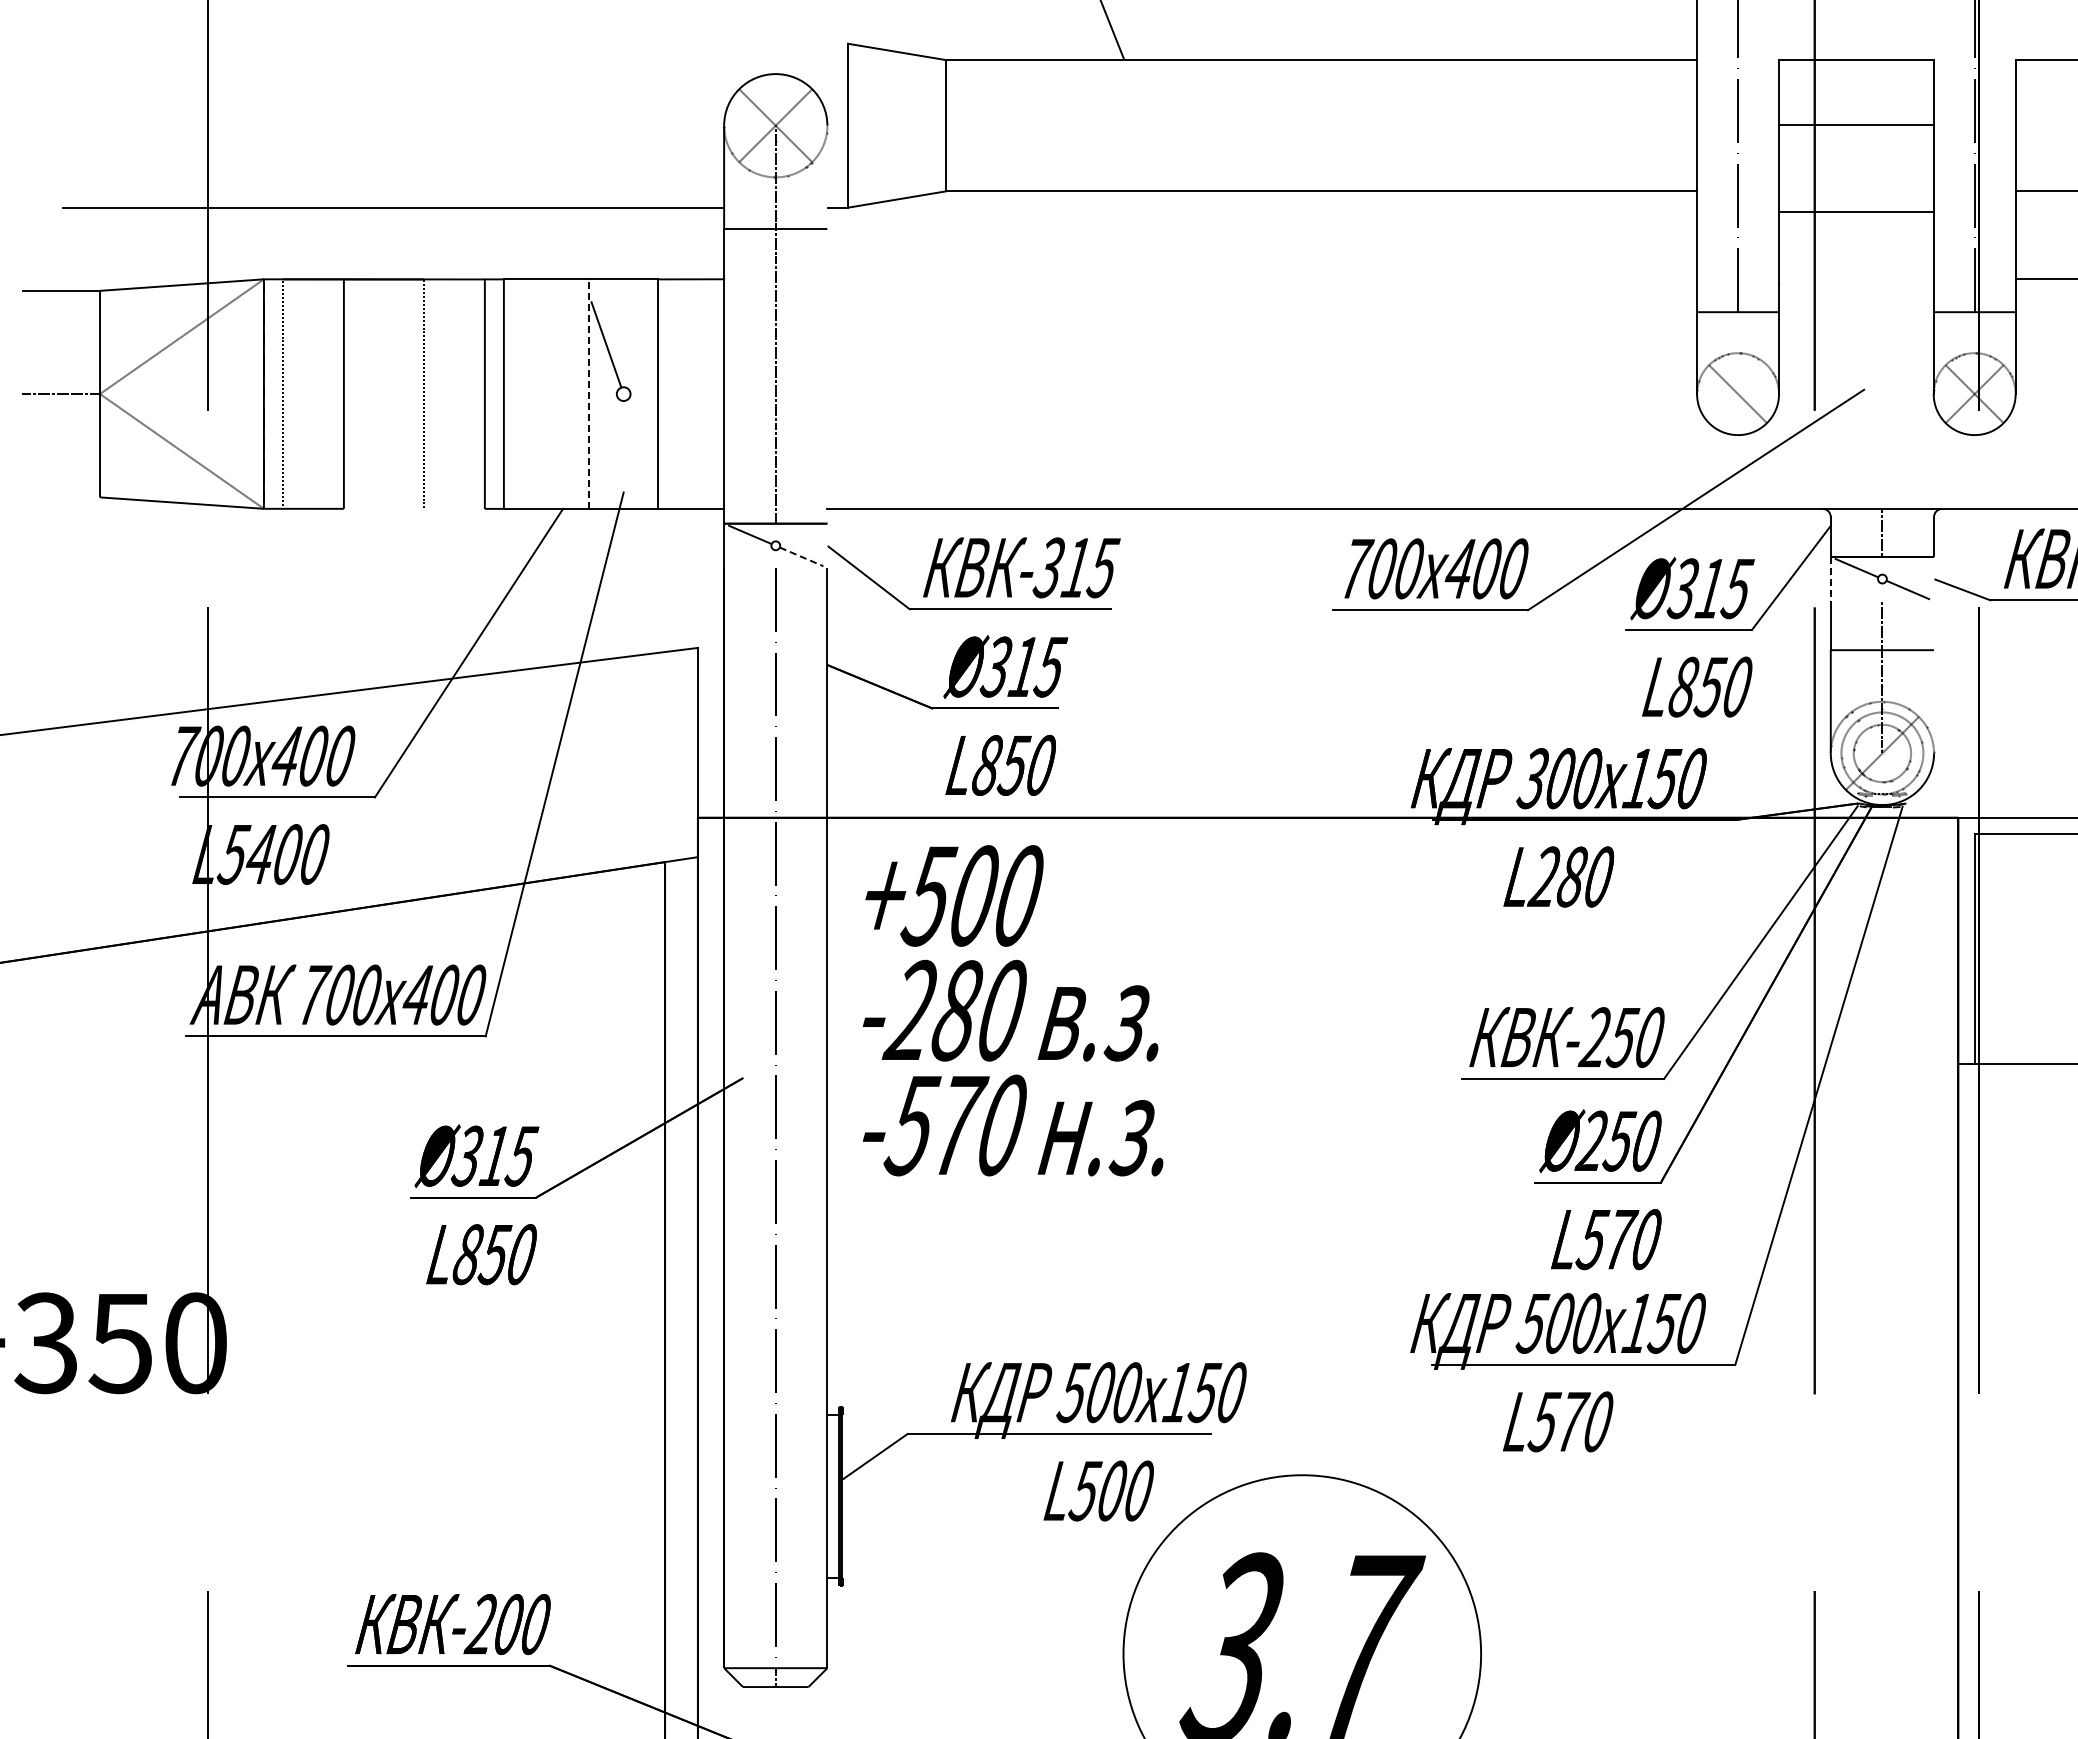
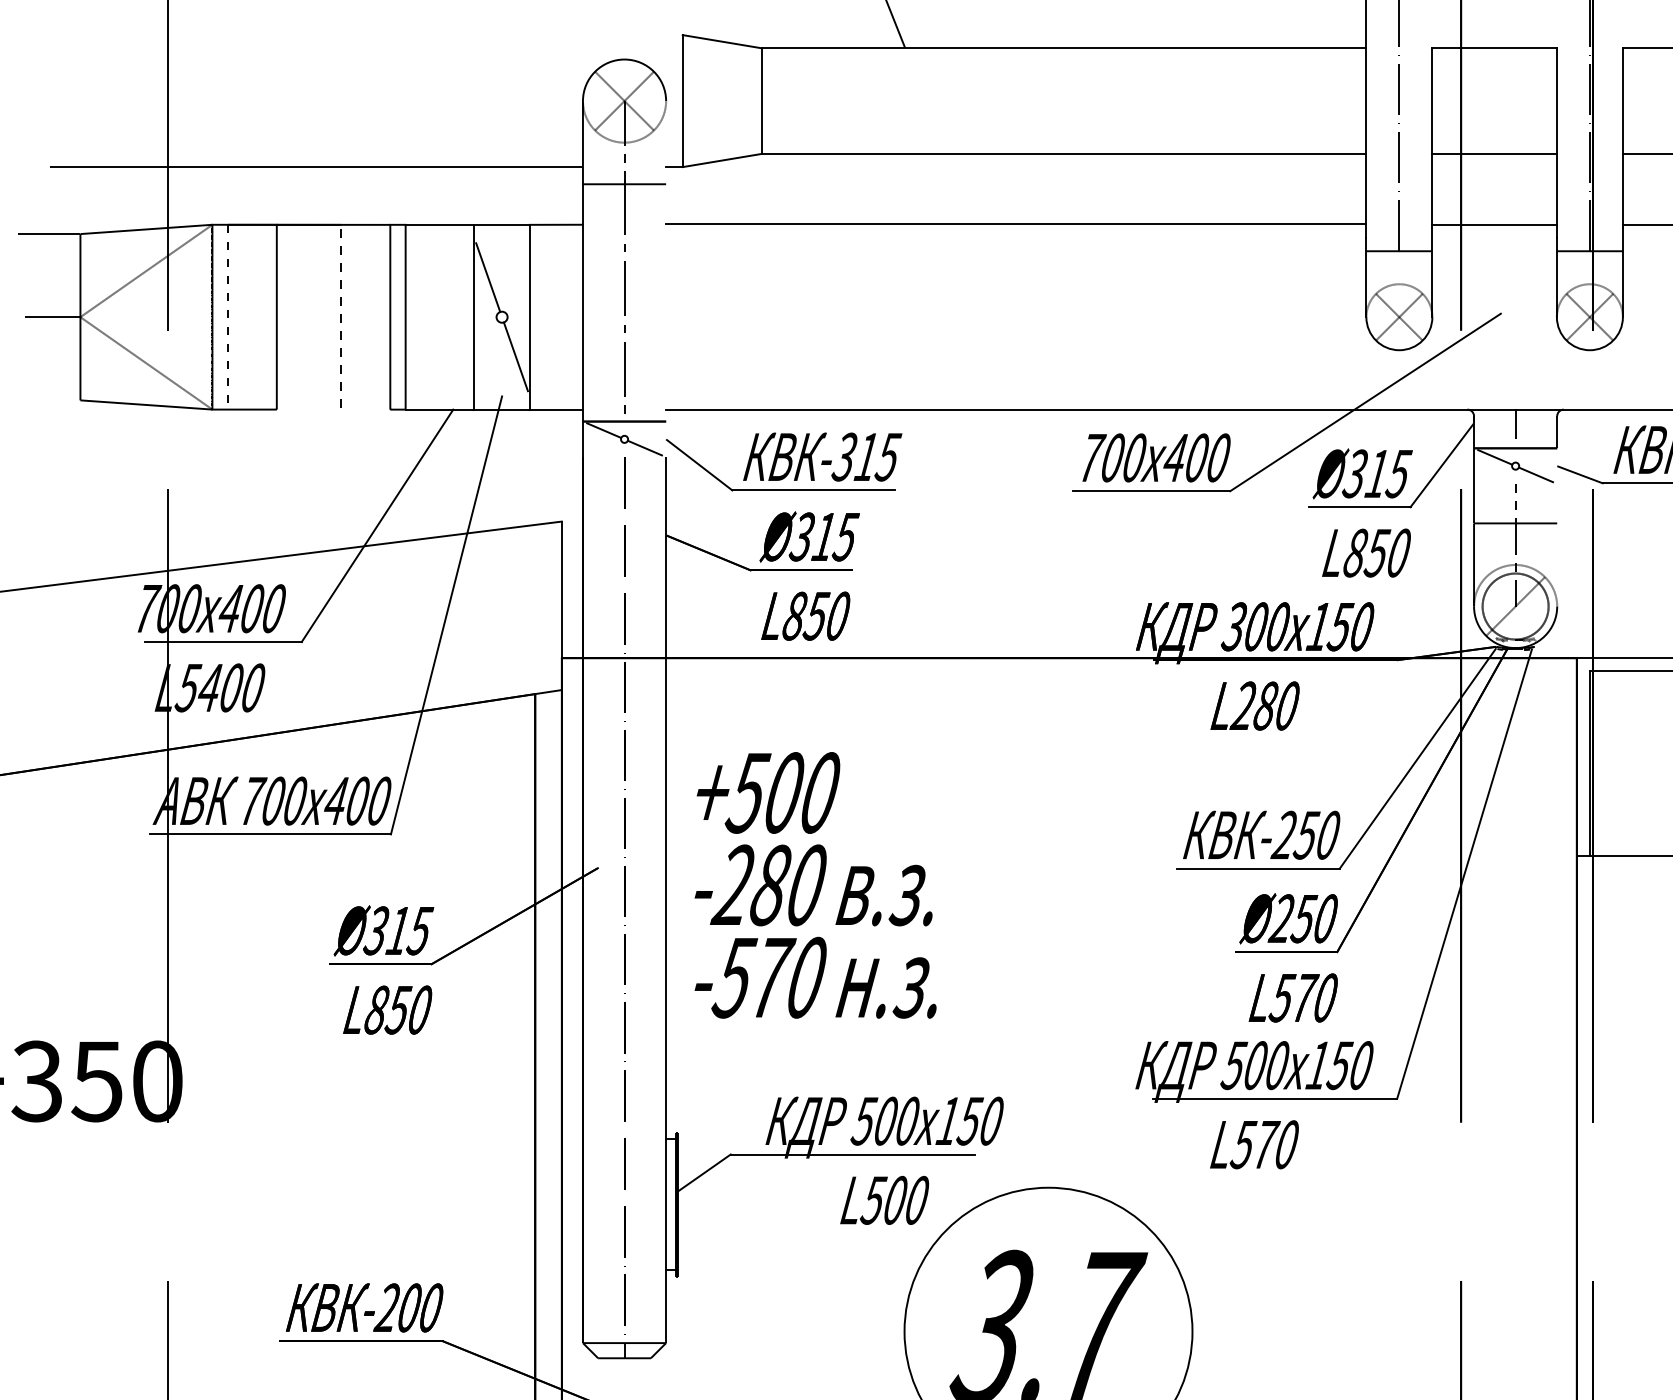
line: (1856, 125) -> (1494, 154), moved
line: (1856, 212) -> (1494, 224), moved
line: (1262, 278) -> (1016, 224), added
line: (589, 394) -> (474, 317), dashed -> solid
line: (1738, 394) -> (1399, 317), added
line: (640, 443) -> (515, 356), added
line: (801, 556) -> (645, 447), dashed -> solid
line: (1830, 579) -> (1473, 466), dashed -> solid
circle: (1882, 753) -> (1515, 606), size x1.43
text: (1012, 1010) -> (815, 885), moved

